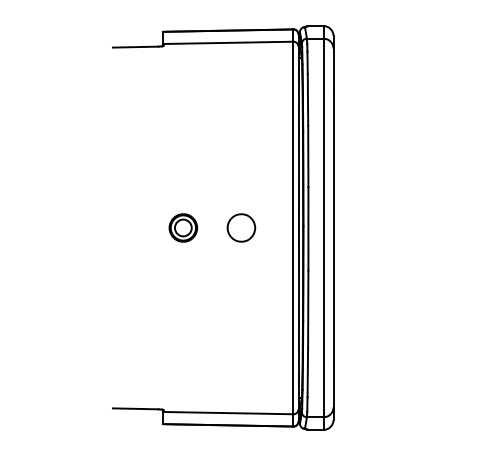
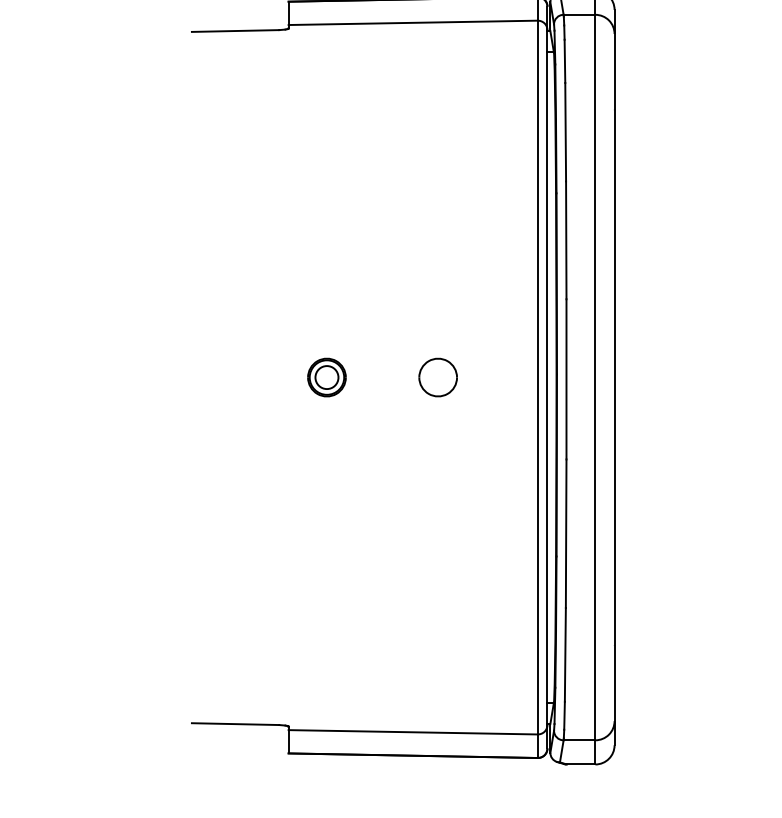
part: (183, 227) -> (327, 376), size x0.71
part: (241, 227) -> (438, 376), size x0.71

